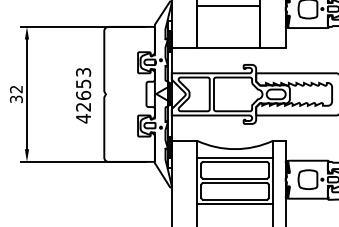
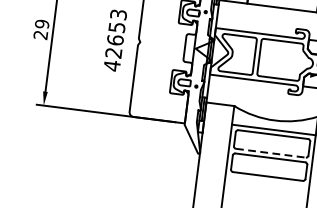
text: (16, 94) -> (41, 29), 32 -> 29
line: (235, 178) -> (271, 152), solid -> dashed
line: (235, 204) -> (267, 181), removed

